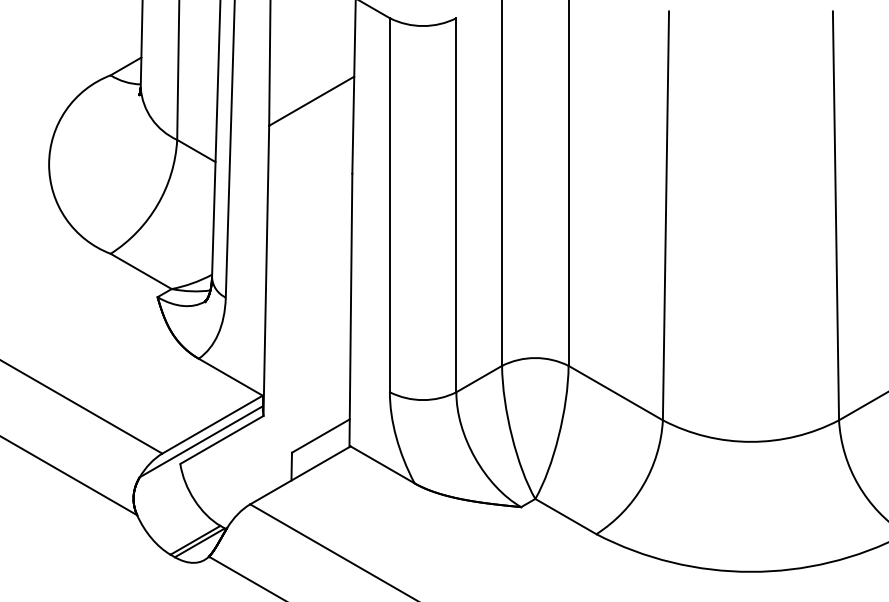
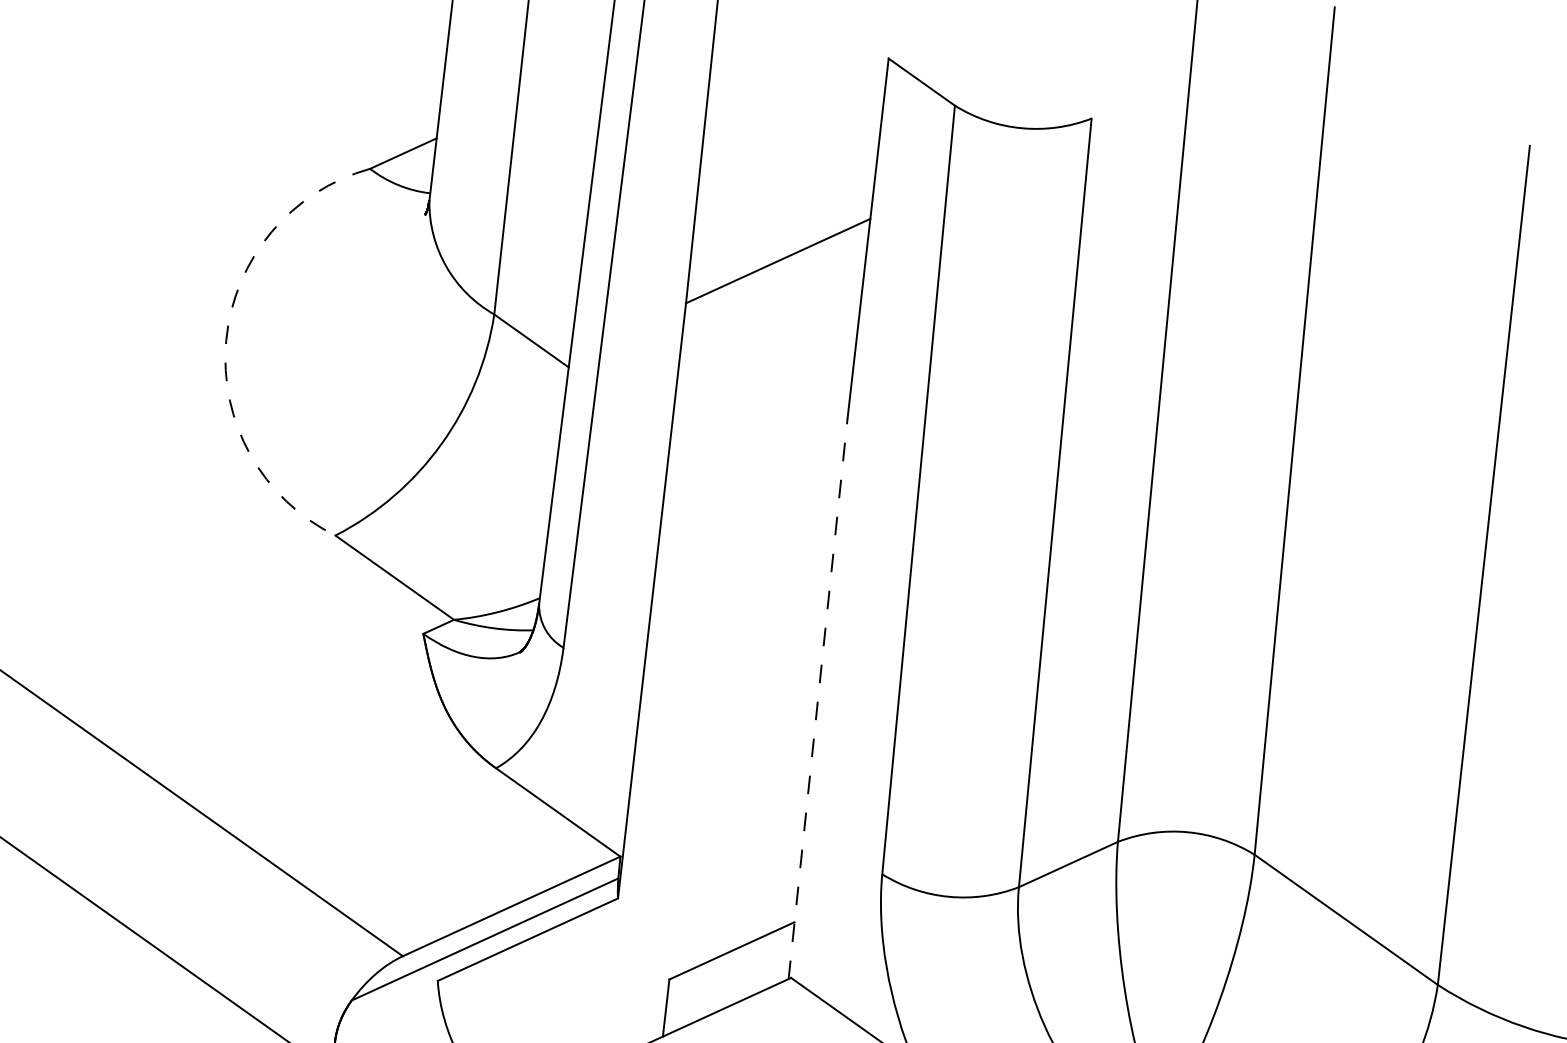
arc: (49, 164) -> (227, 340), solid -> dashed
line: (350, 310) -> (817, 698), solid -> dashed

